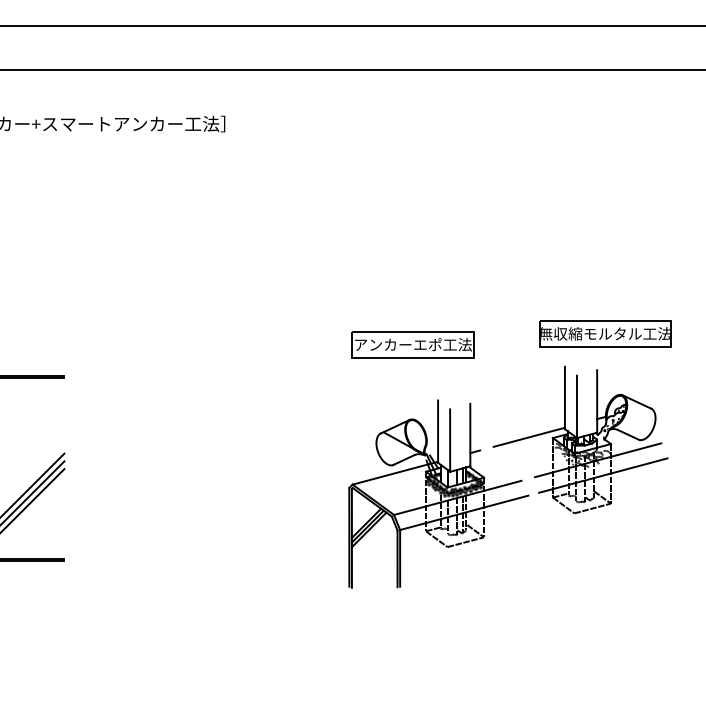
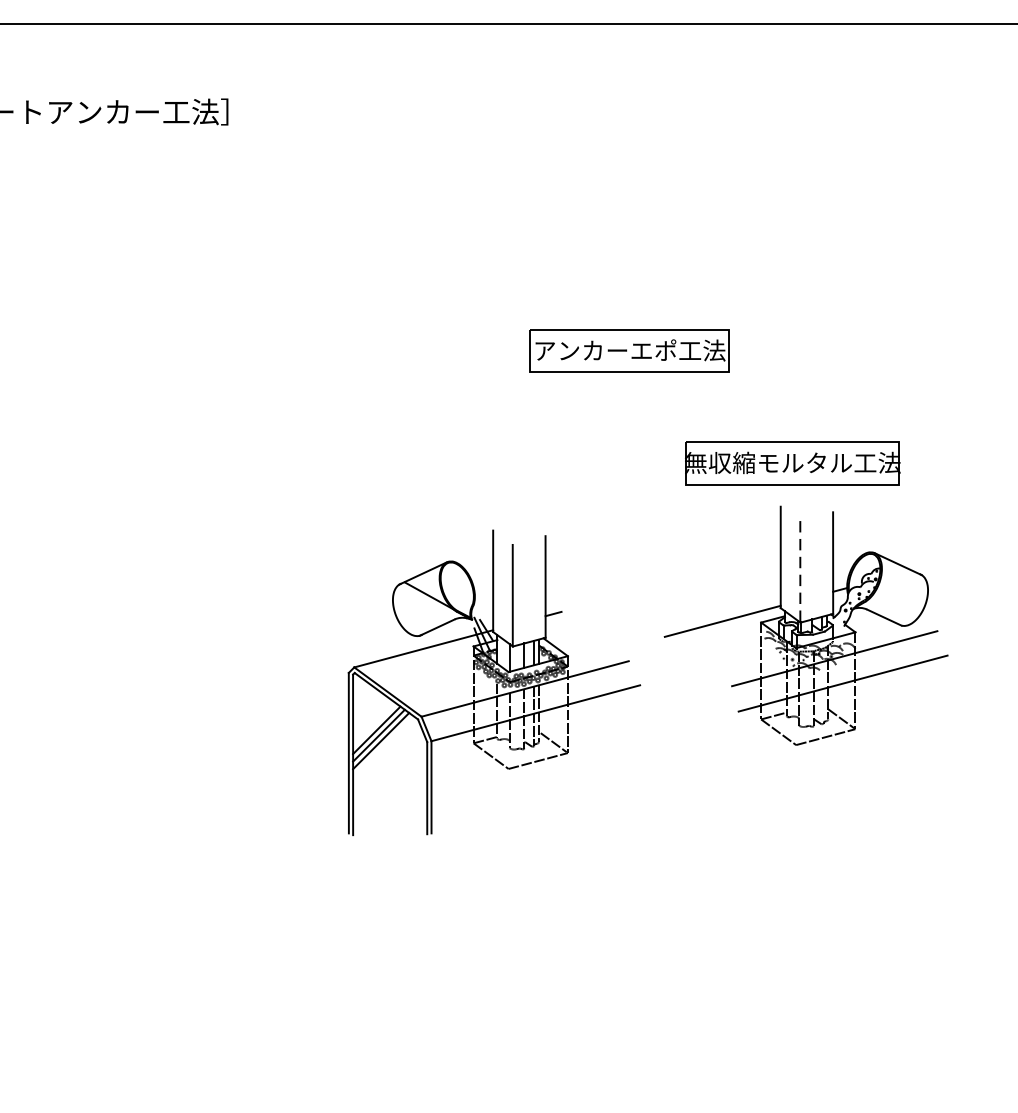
part: (605, 333) -> (793, 462), moved
part: (412, 344) -> (628, 350), moved
line: (576, 407) -> (799, 572), solid -> dashed
part: (438, 493) -> (493, 681), moved

